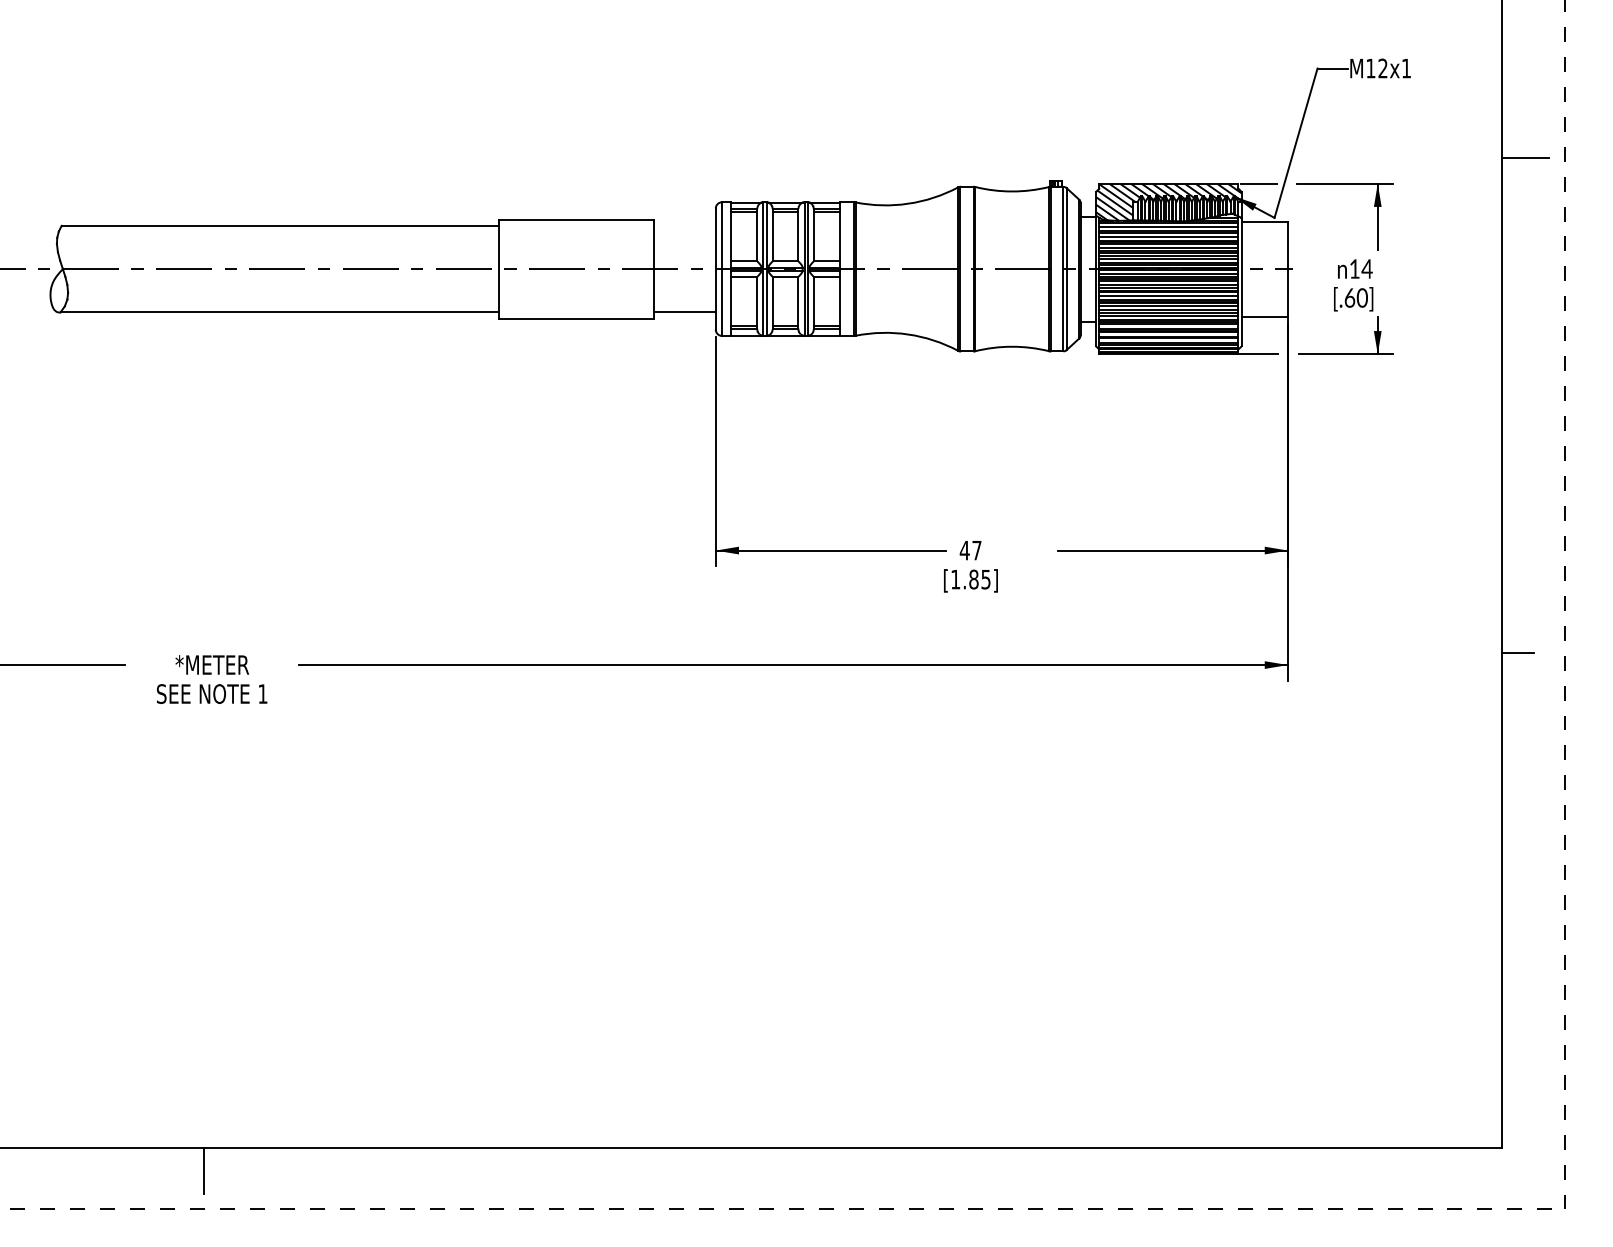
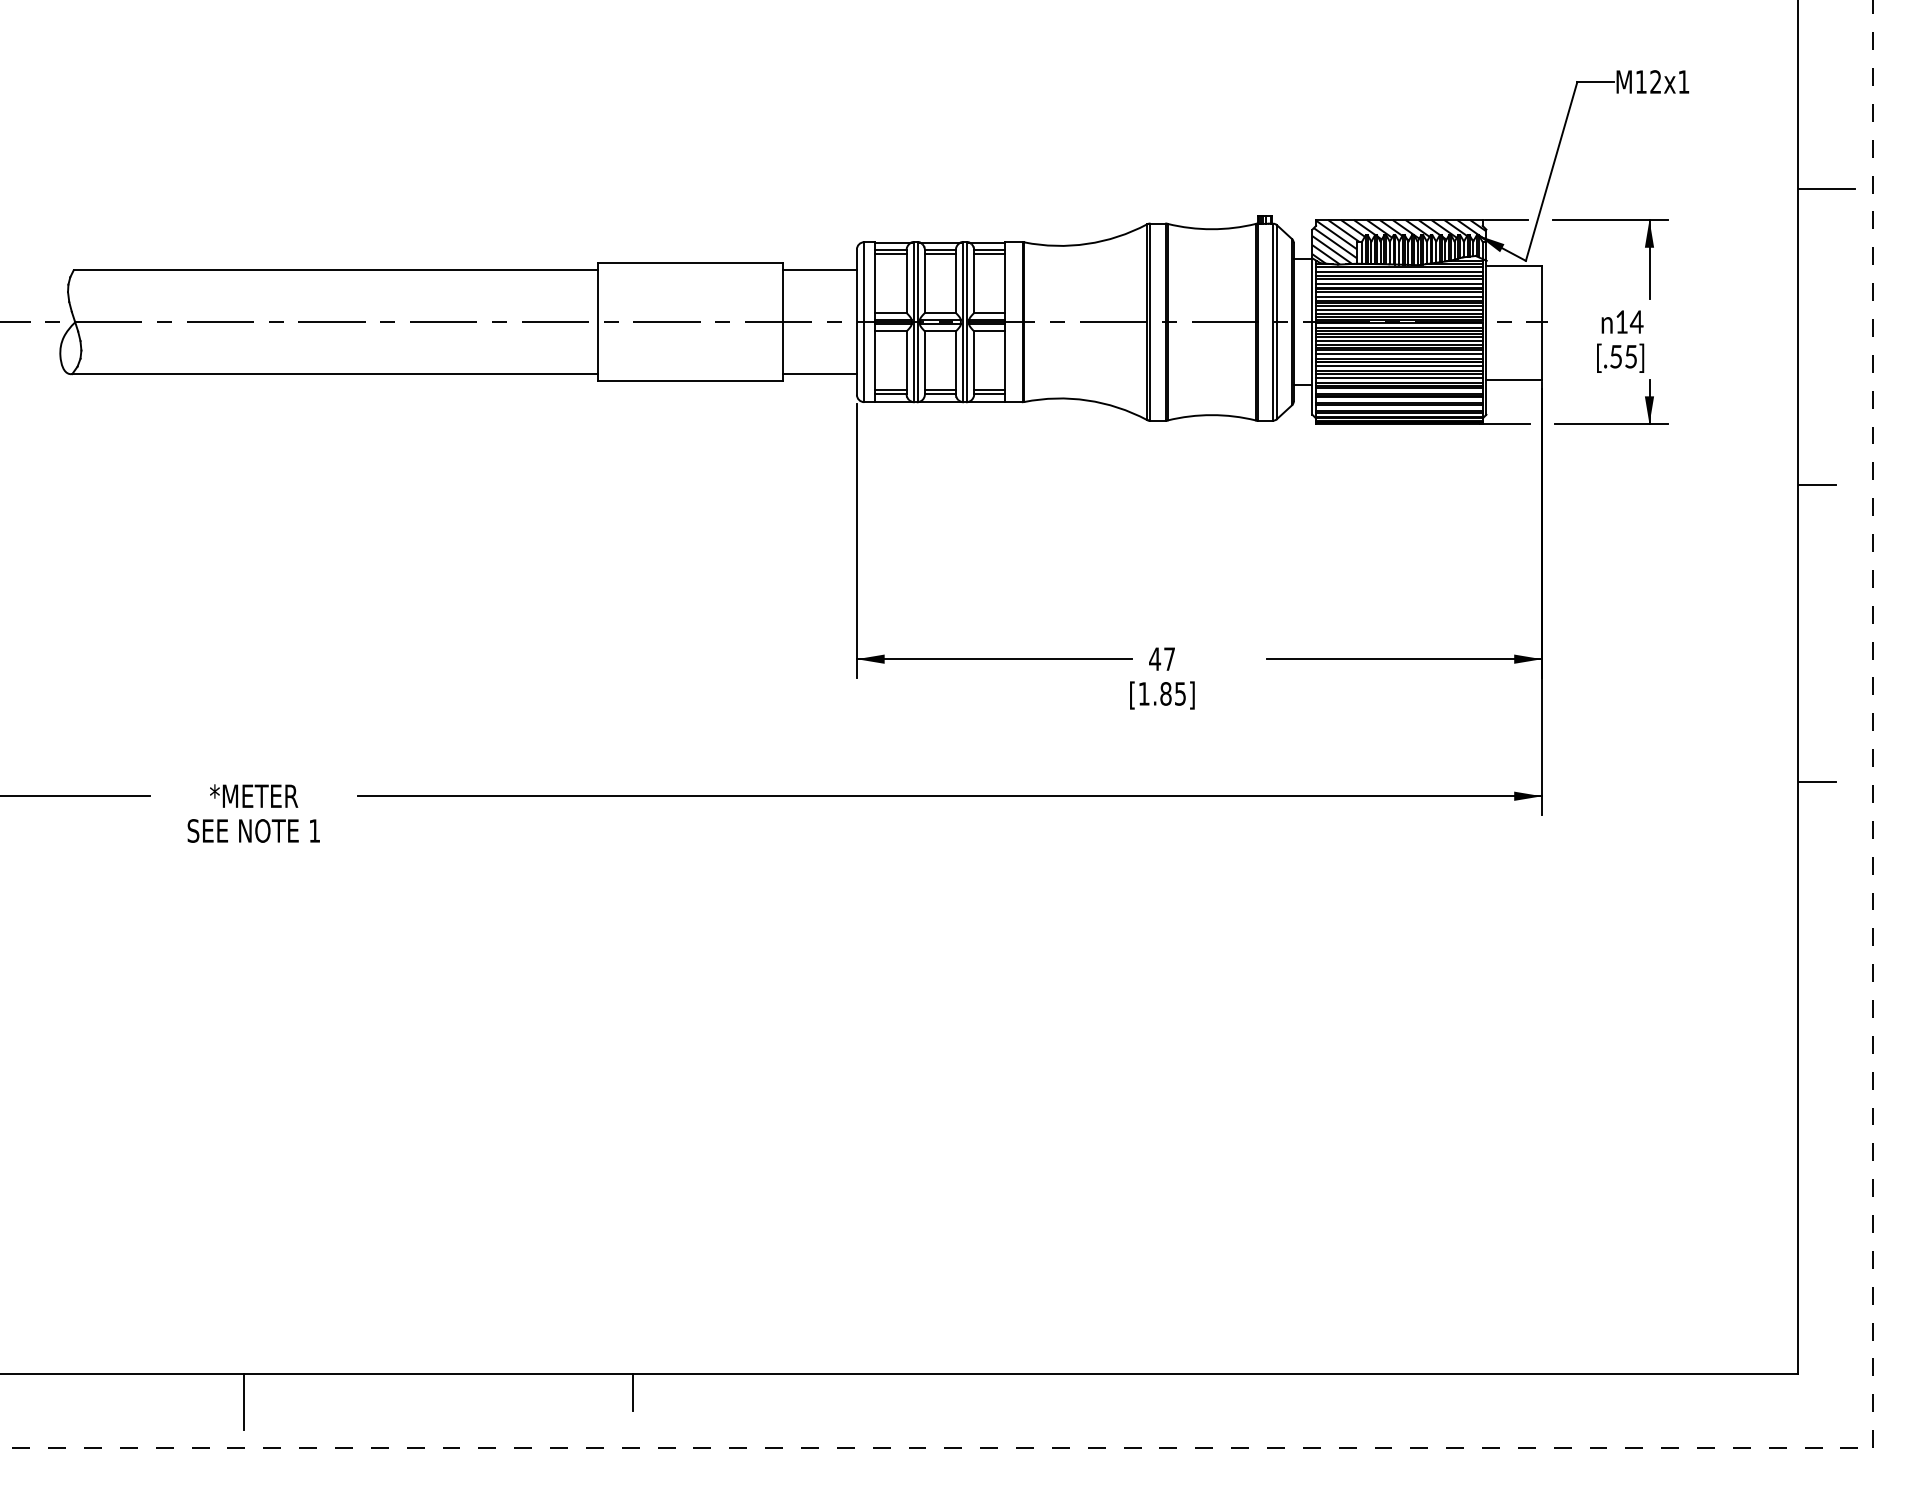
line: (684, 225) -> (819, 270), added
text: (1356, 297) -> (1623, 356), [.60] -> [.55]
line: (1518, 405) -> (1817, 485), added
line: (528, 1163) -> (632, 1392), added

